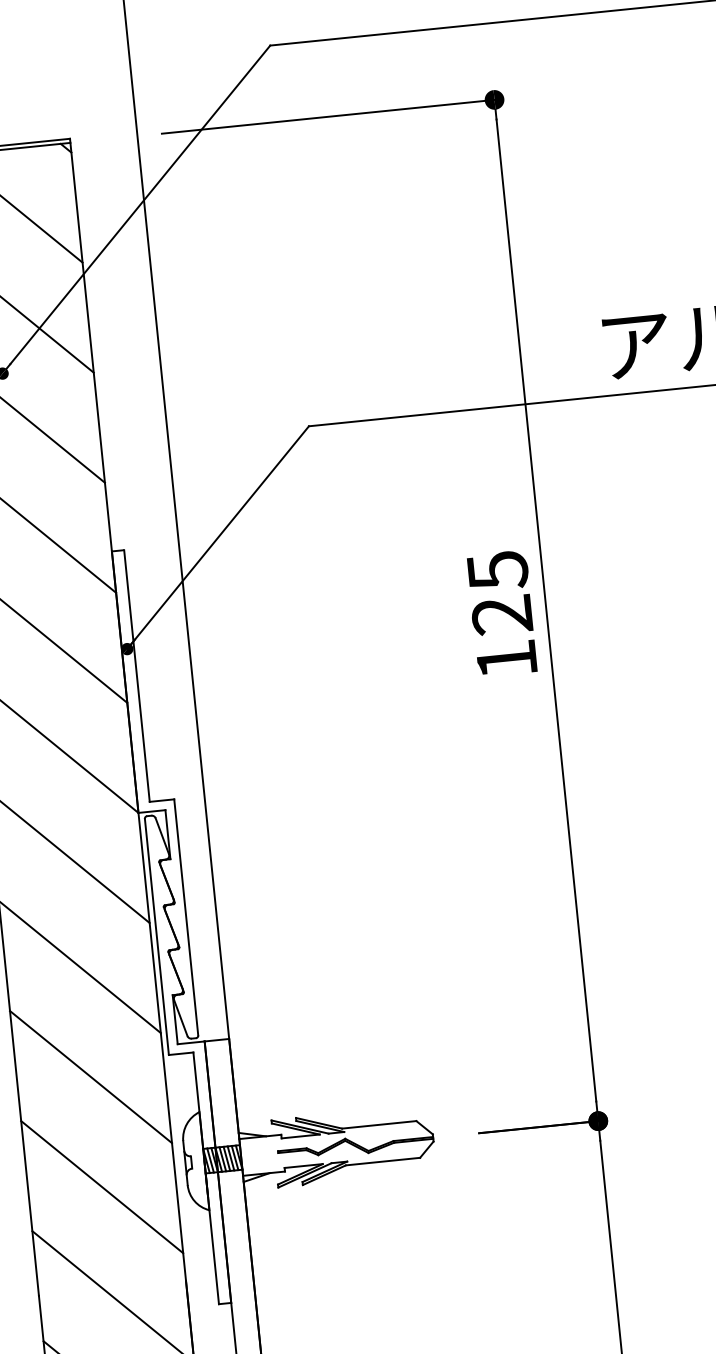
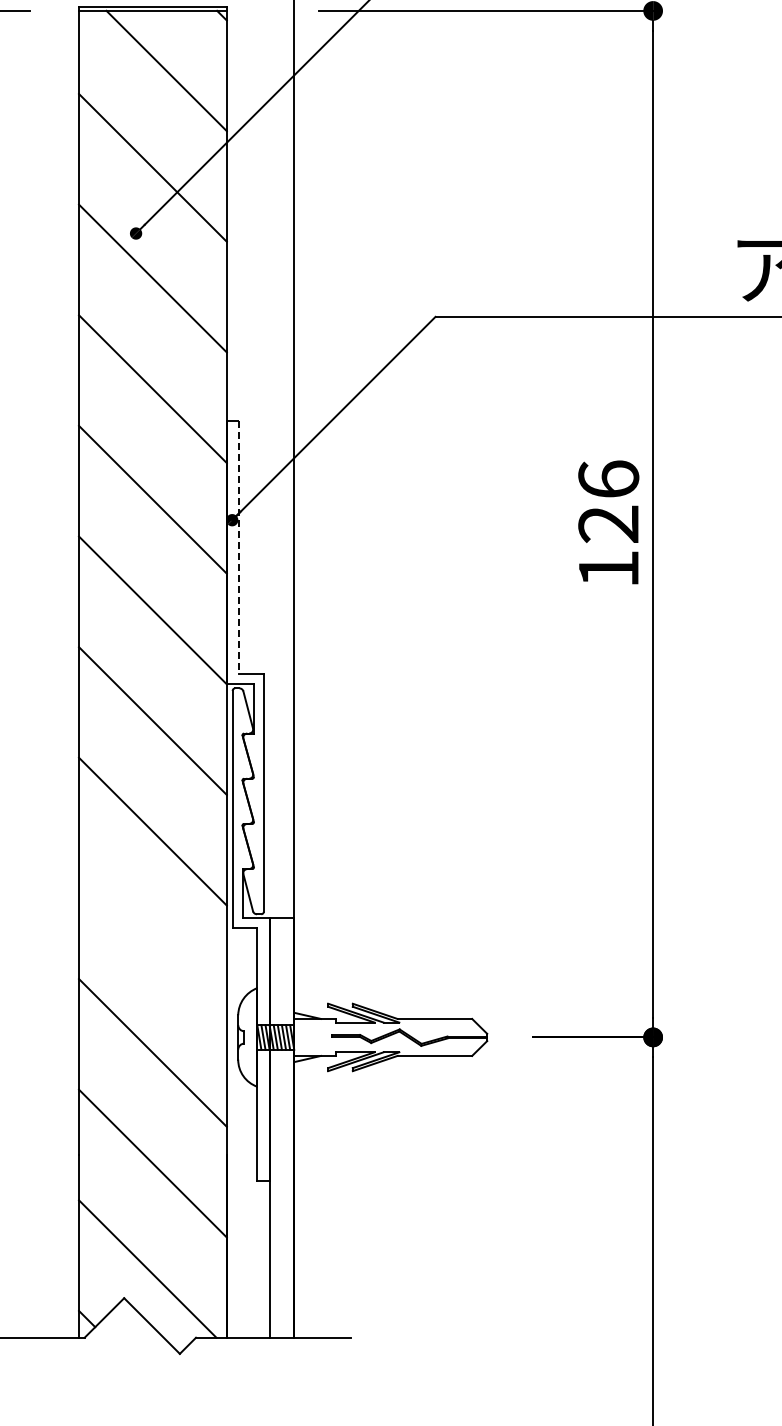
text: (497, 570) -> (608, 479), 125 -> 126
line: (137, 676) -> (239, 548), solid -> dashed
line: (90, 1077) -> (152, 942), removed

